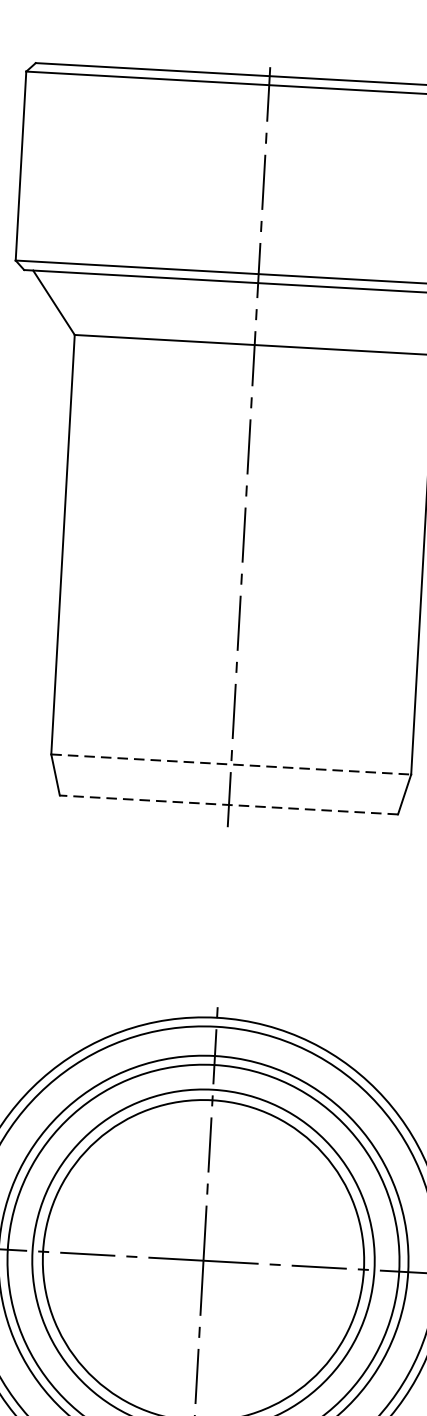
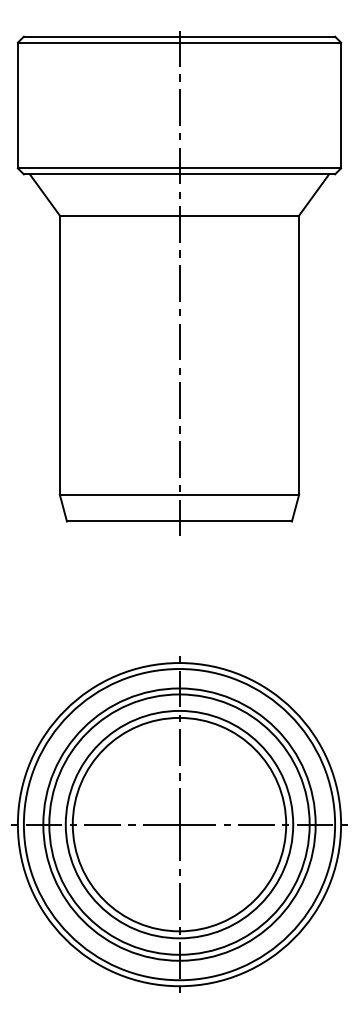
line: (231, 764) -> (179, 494), dashed -> solid
line: (227, 804) -> (178, 521), dashed -> solid

